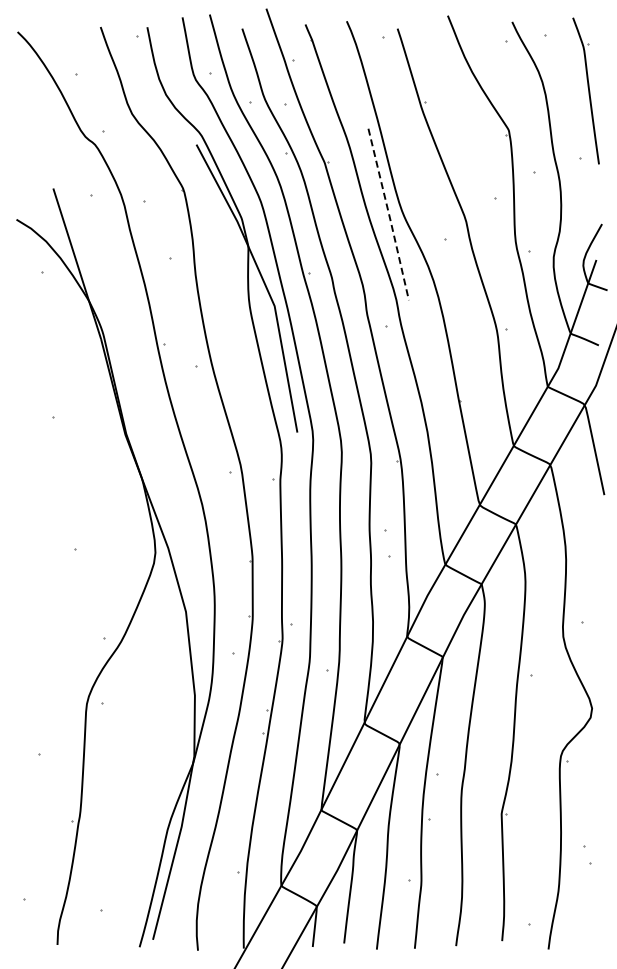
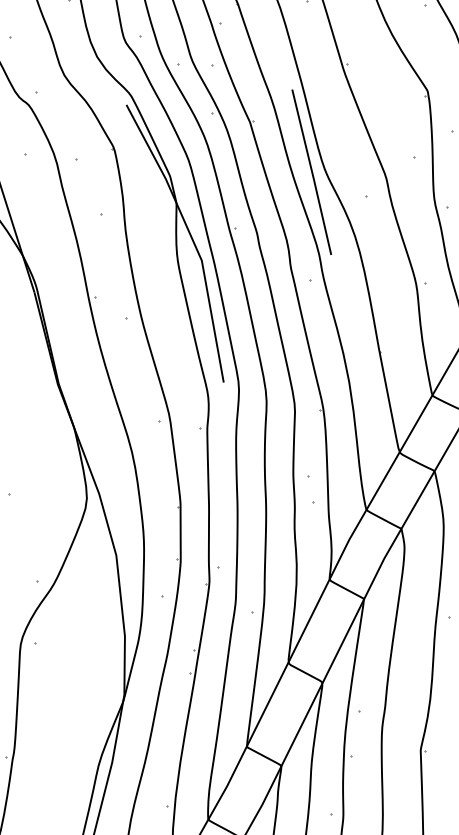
line: (389, 215) -> (312, 173), dashed -> solid

